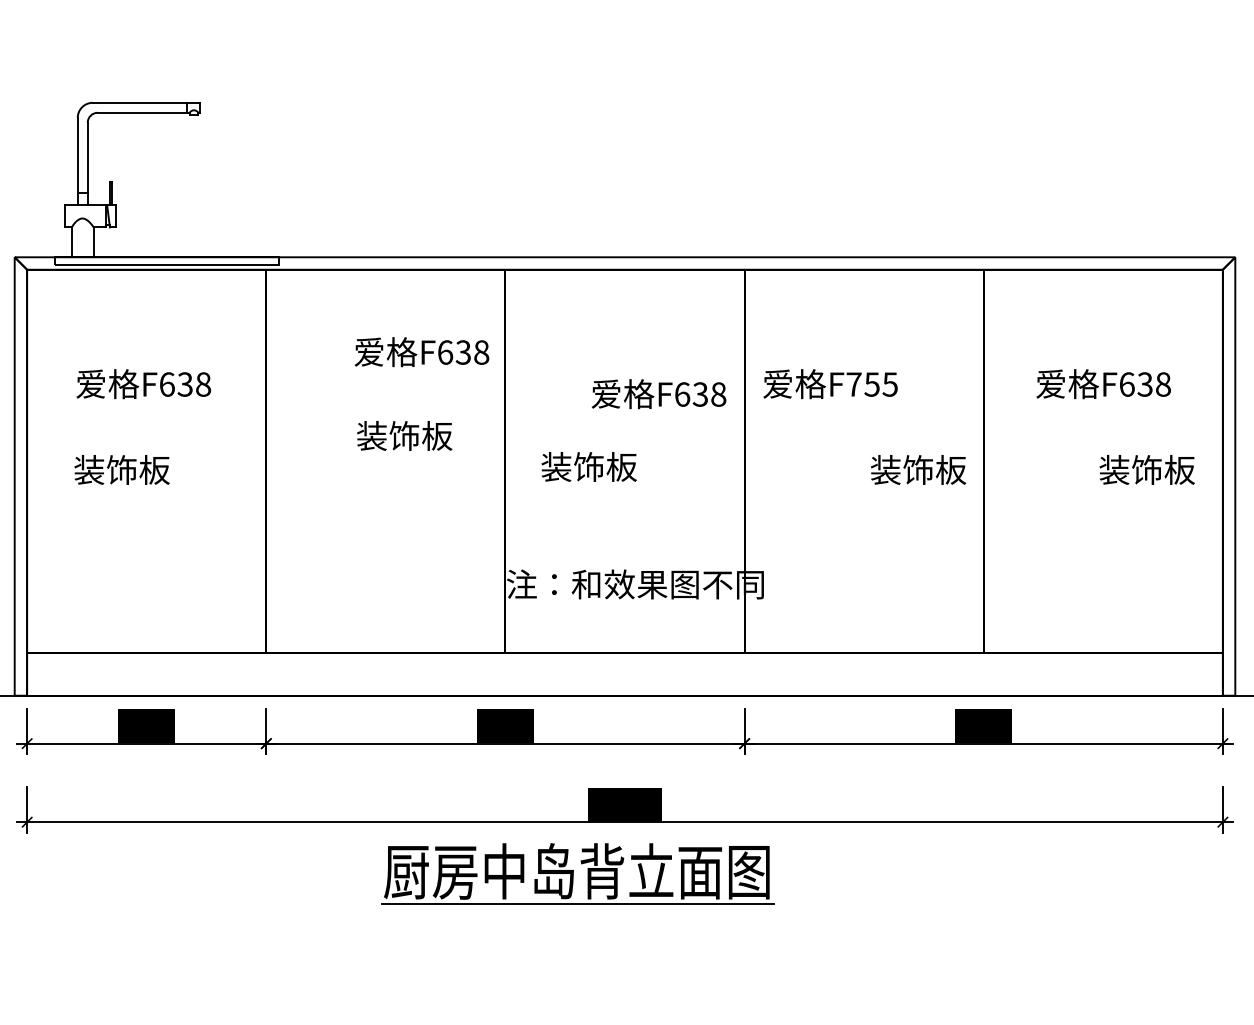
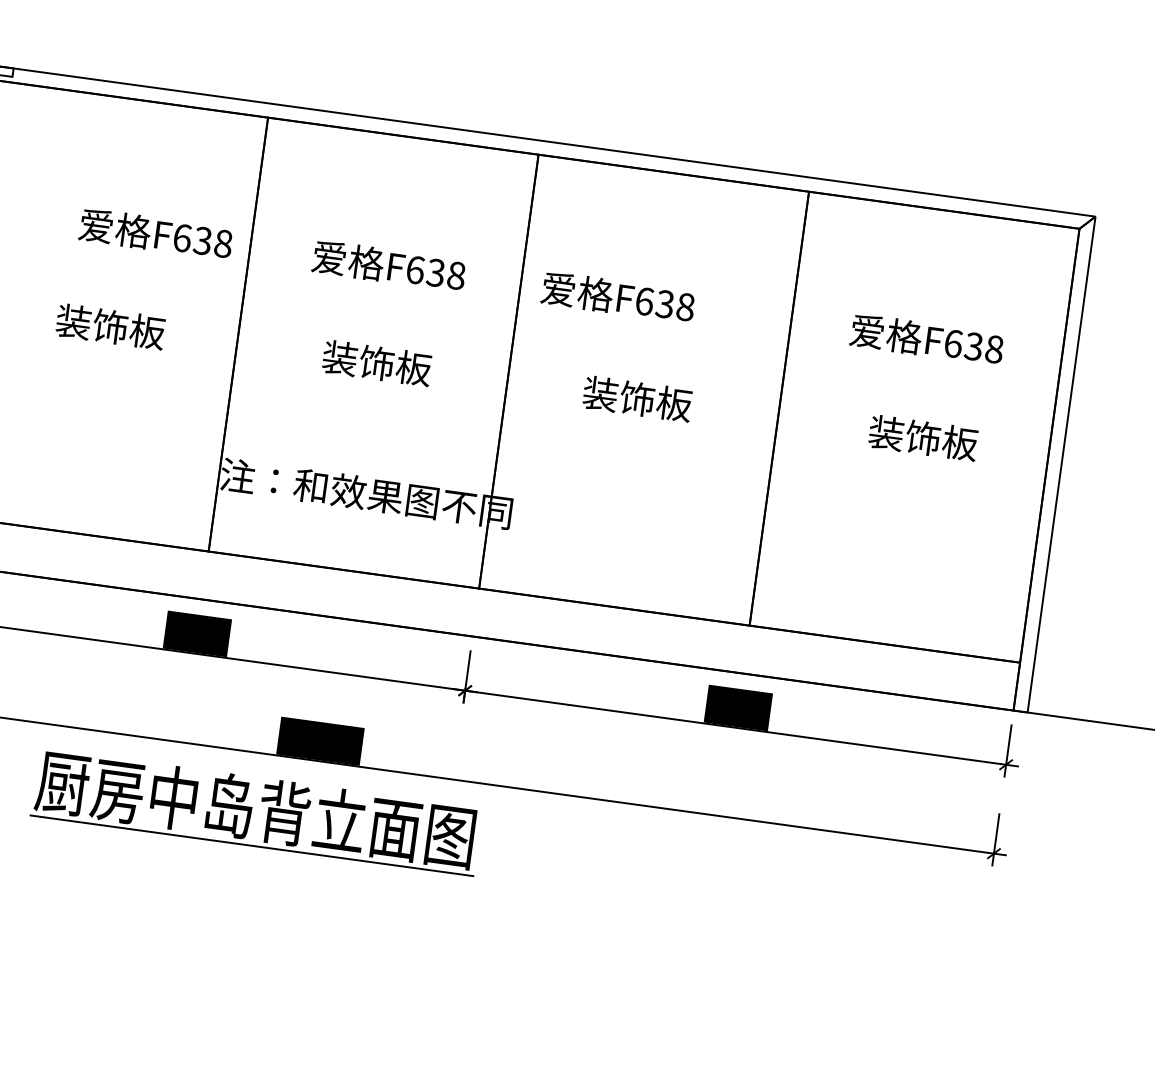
text: (421, 352) -> (155, 234), moved
text: (871, 384) -> (664, 304), F755 -> F638
text: (659, 394) -> (389, 266), moved
text: (404, 435) -> (110, 326), moved
text: (588, 466) -> (376, 362), moved
text: (918, 469) -> (637, 398), moved
text: (1146, 469) -> (922, 437), moved

